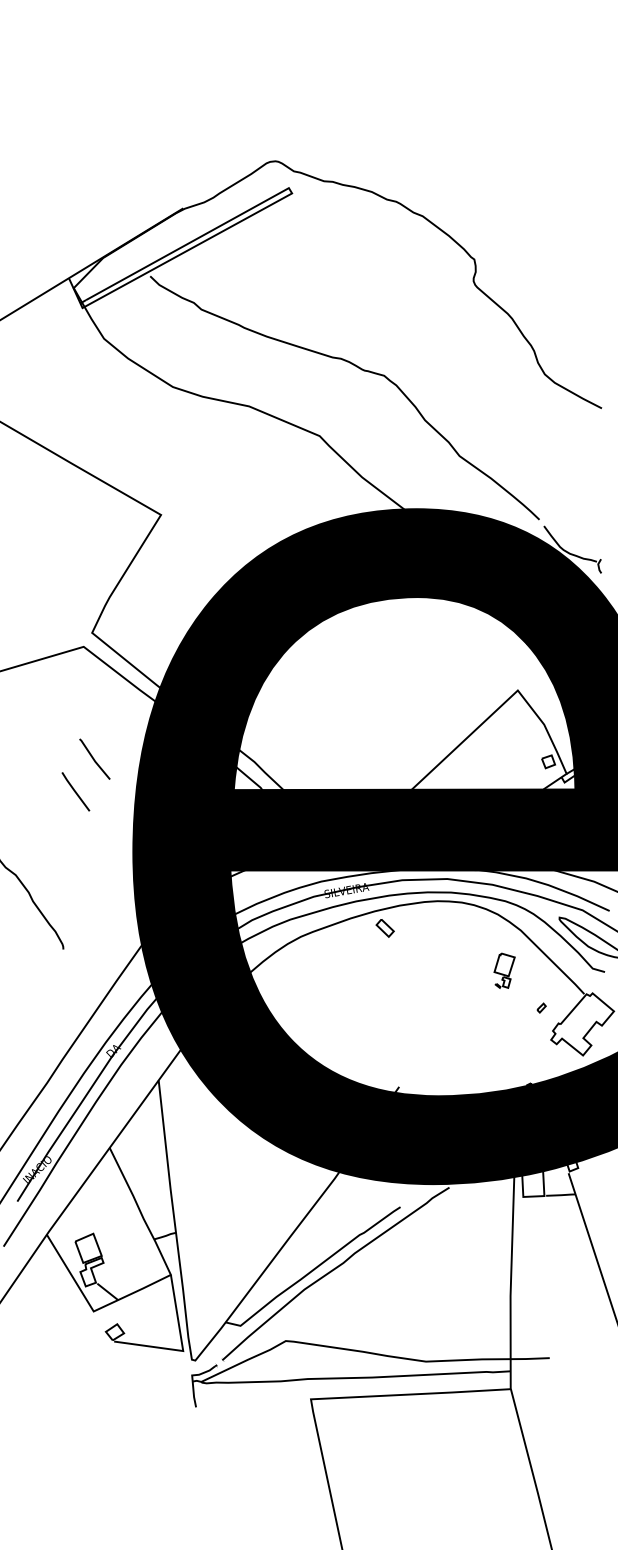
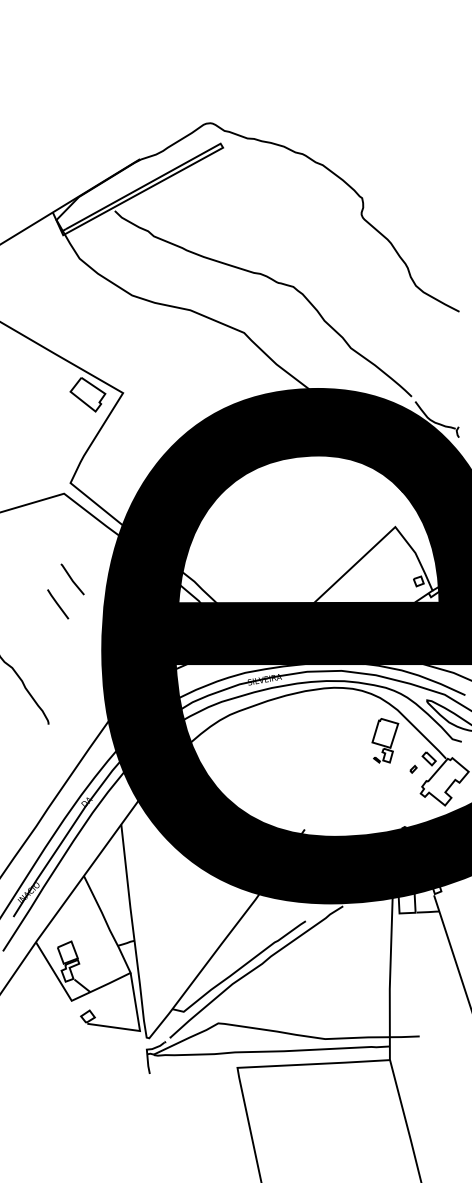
part: (114, 517) -> (87, 395), added
part: (384, 928) -> (428, 758), moved
part: (504, 970) -> (385, 740), size x1.67

